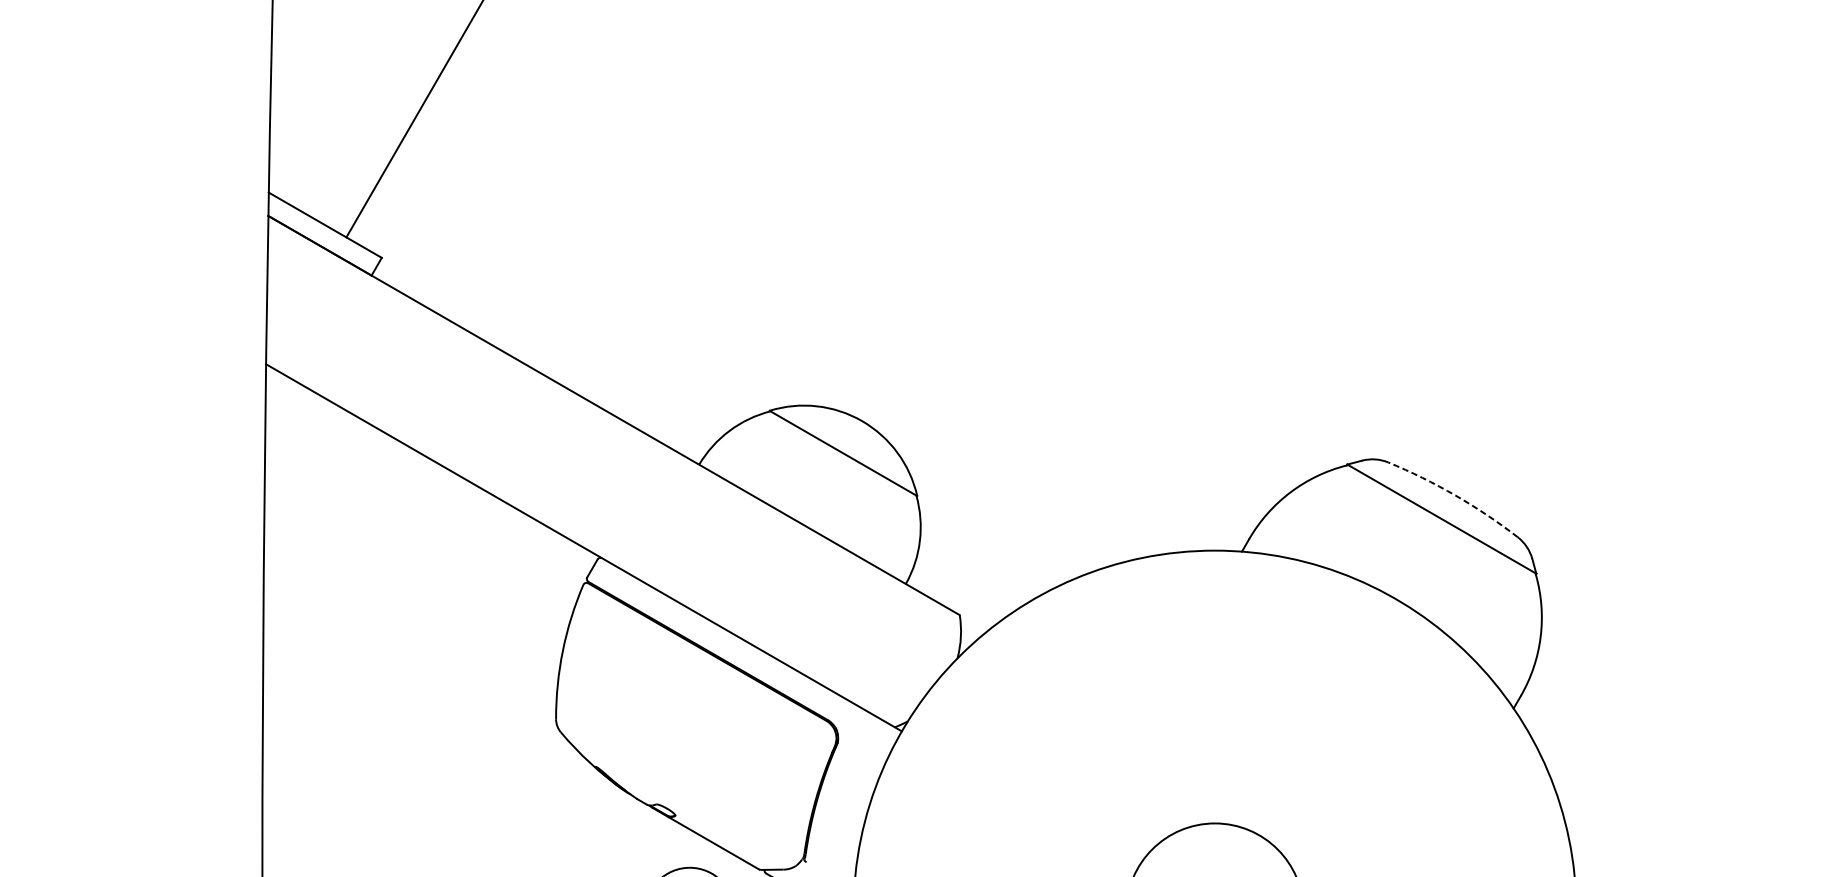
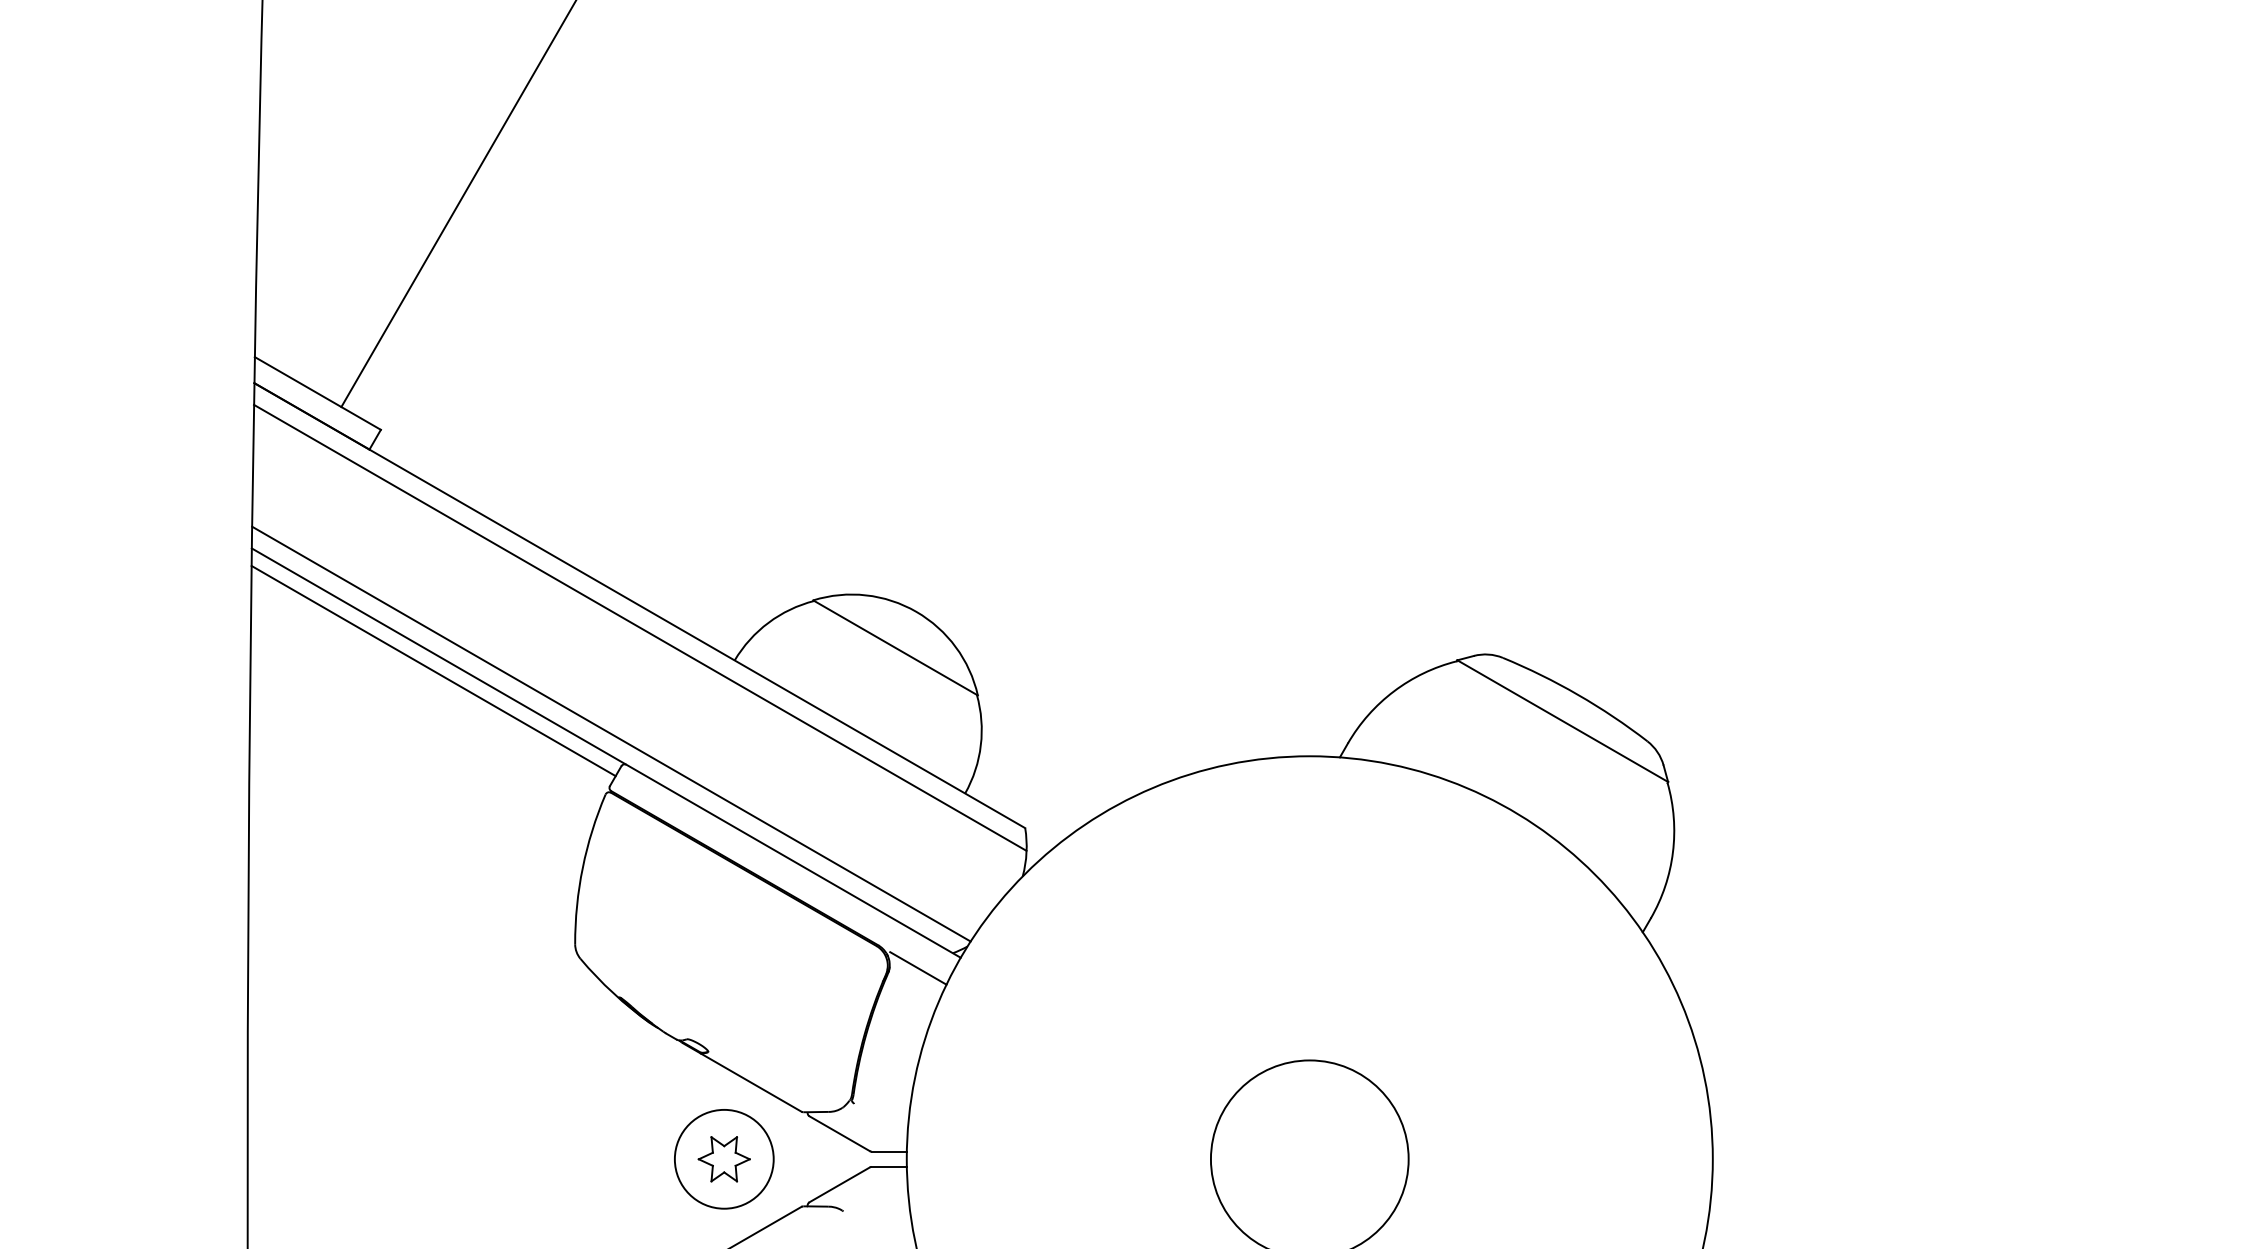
line: (614, 435) -> (640, 627), added
line: (429, 473) -> (433, 670), added
arc: (1455, 495) -> (1578, 694), dashed -> solid
line: (588, 530) -> (611, 733), added
line: (864, 740) -> (918, 968), added

